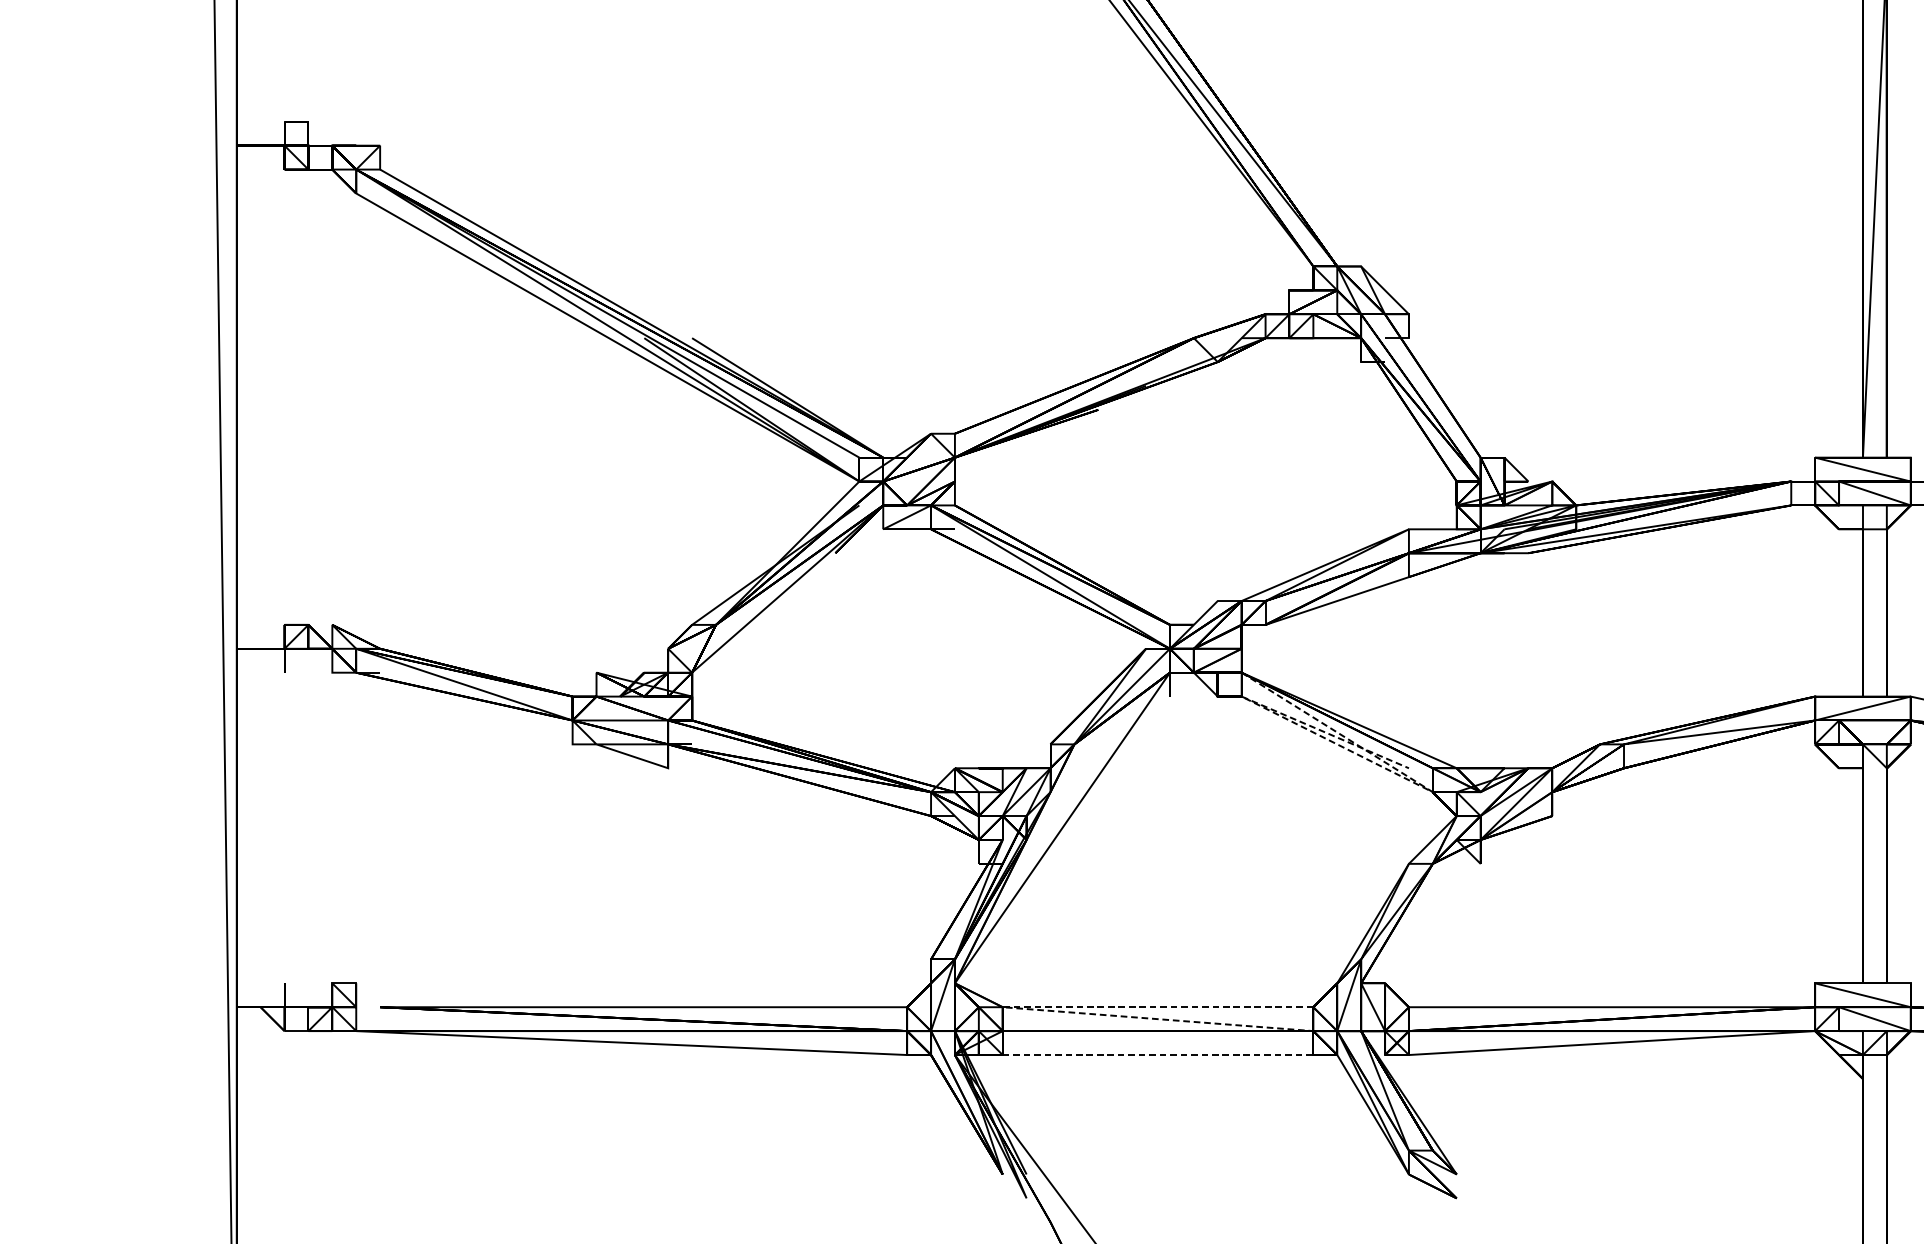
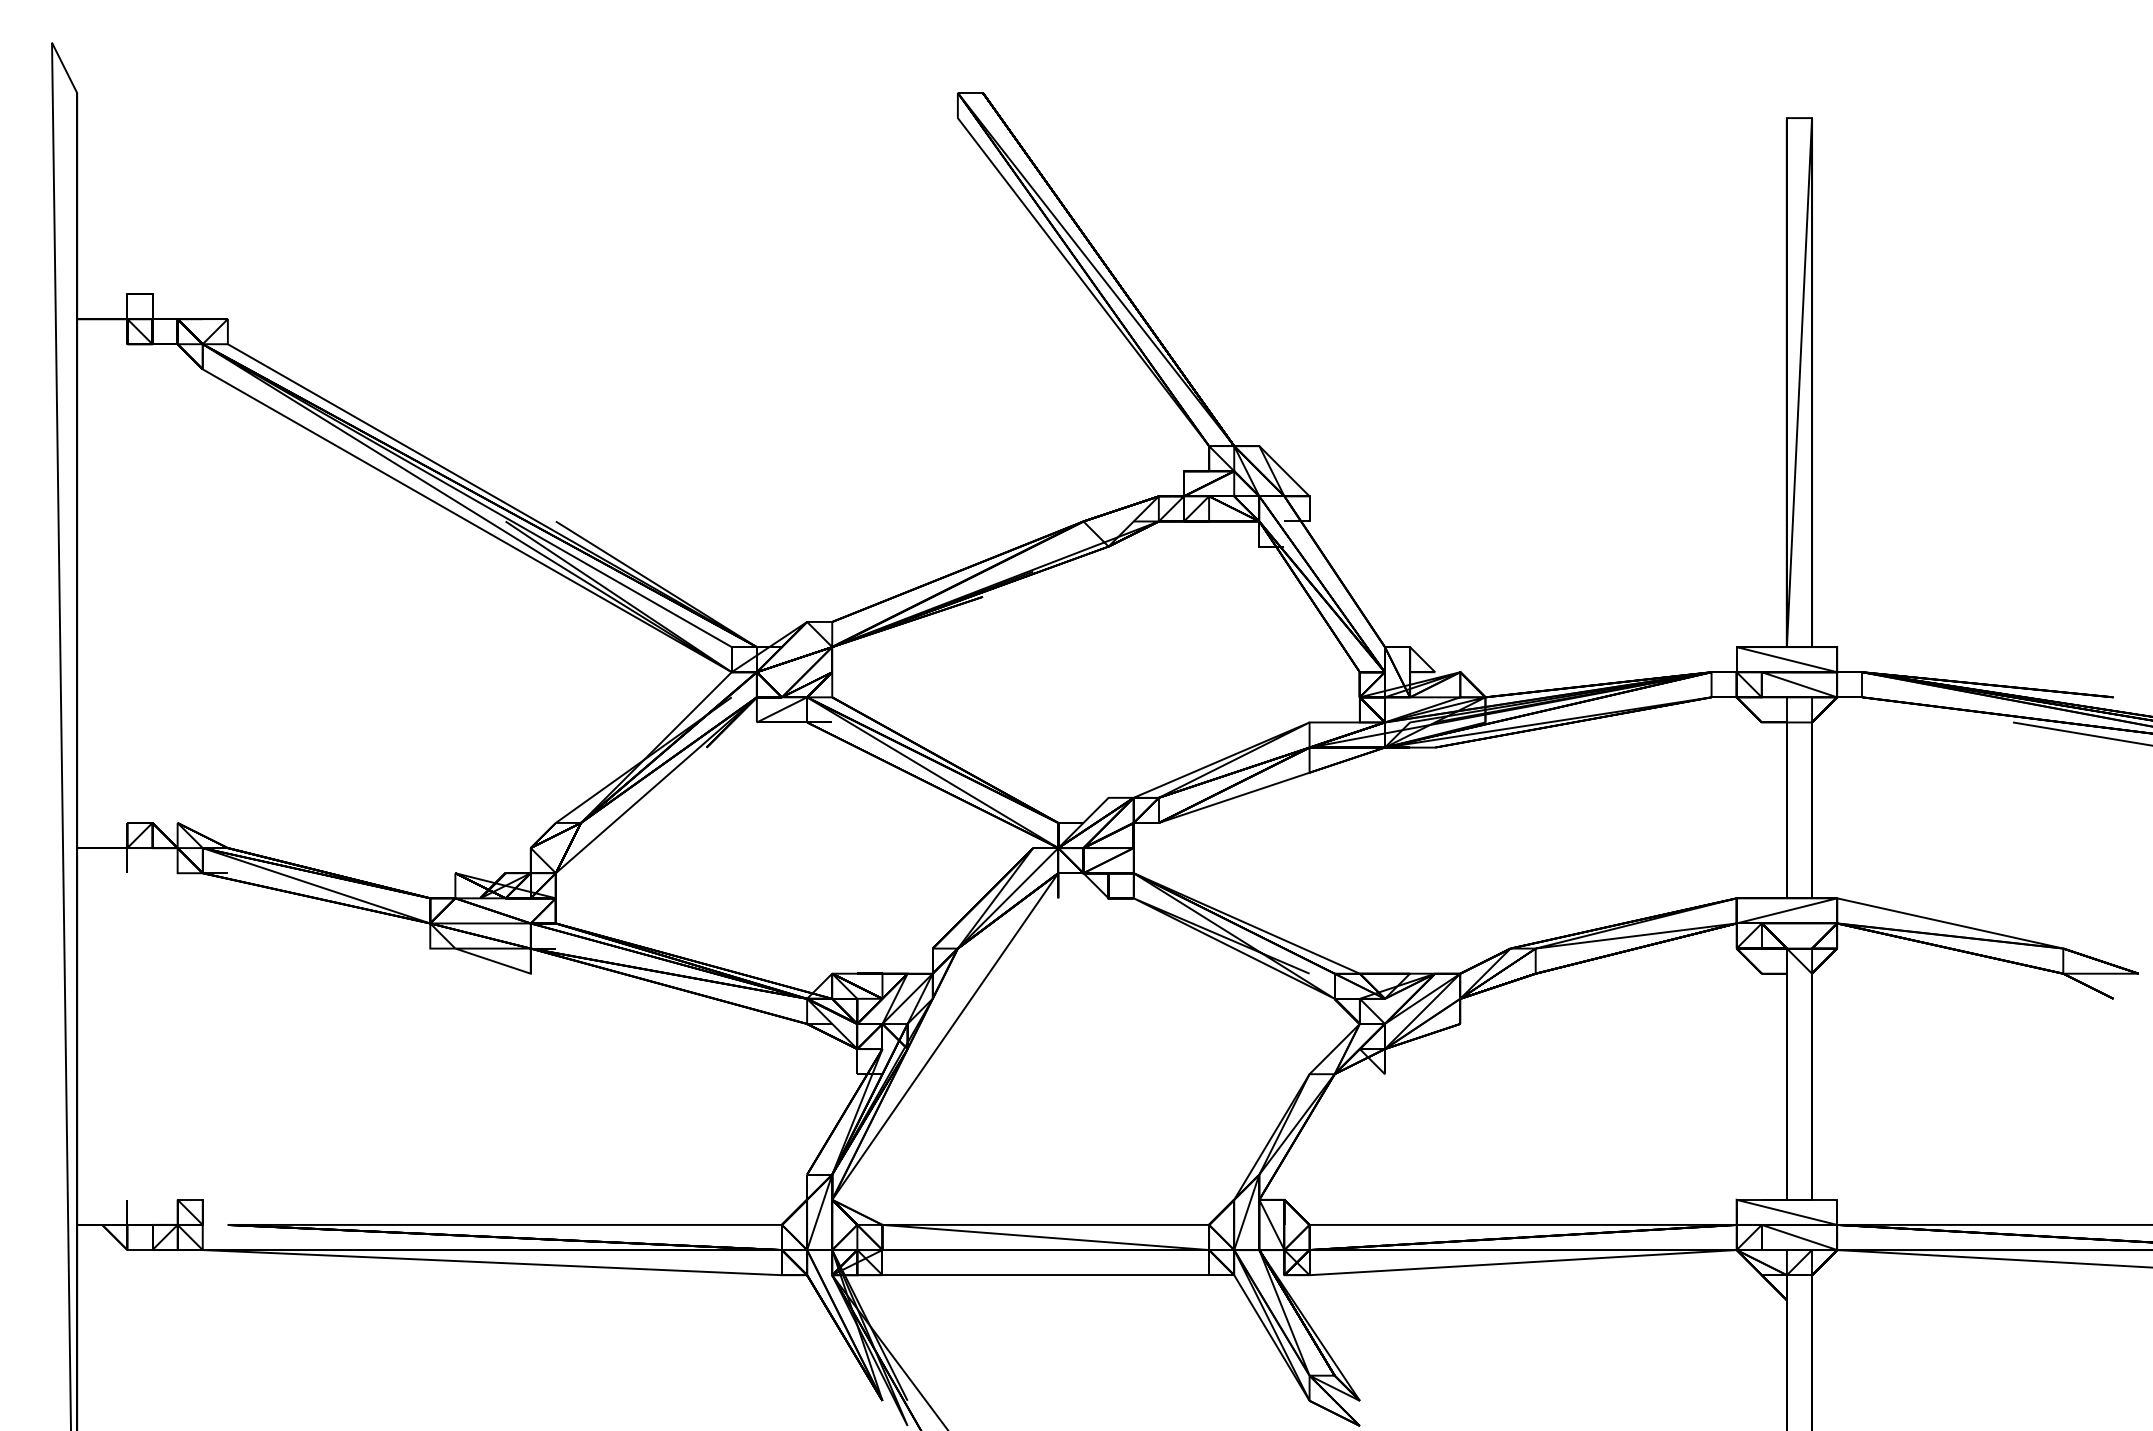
line: (1356, 753) -> (1254, 958), dashed -> solid
line: (1002, 1006) -> (882, 1224), dashed -> solid
line: (1158, 1055) -> (1046, 1275), dashed -> solid

